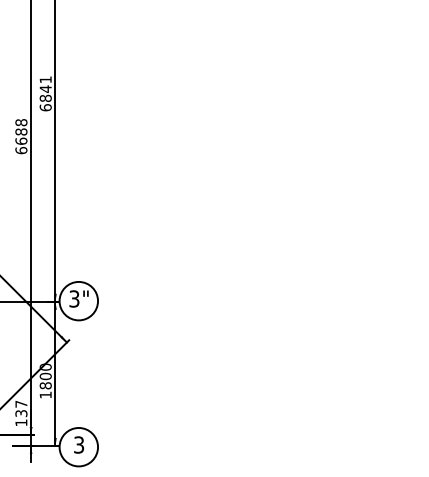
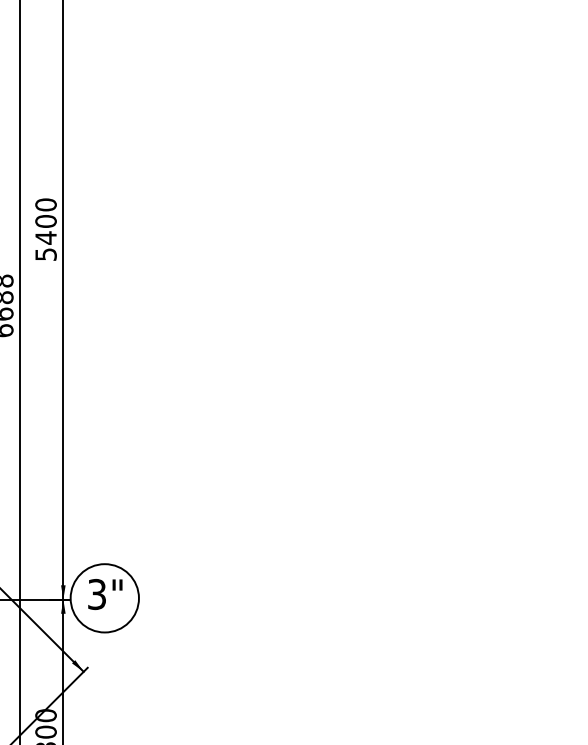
text: (45, 93) -> (45, 229), 6841 -> 5400

